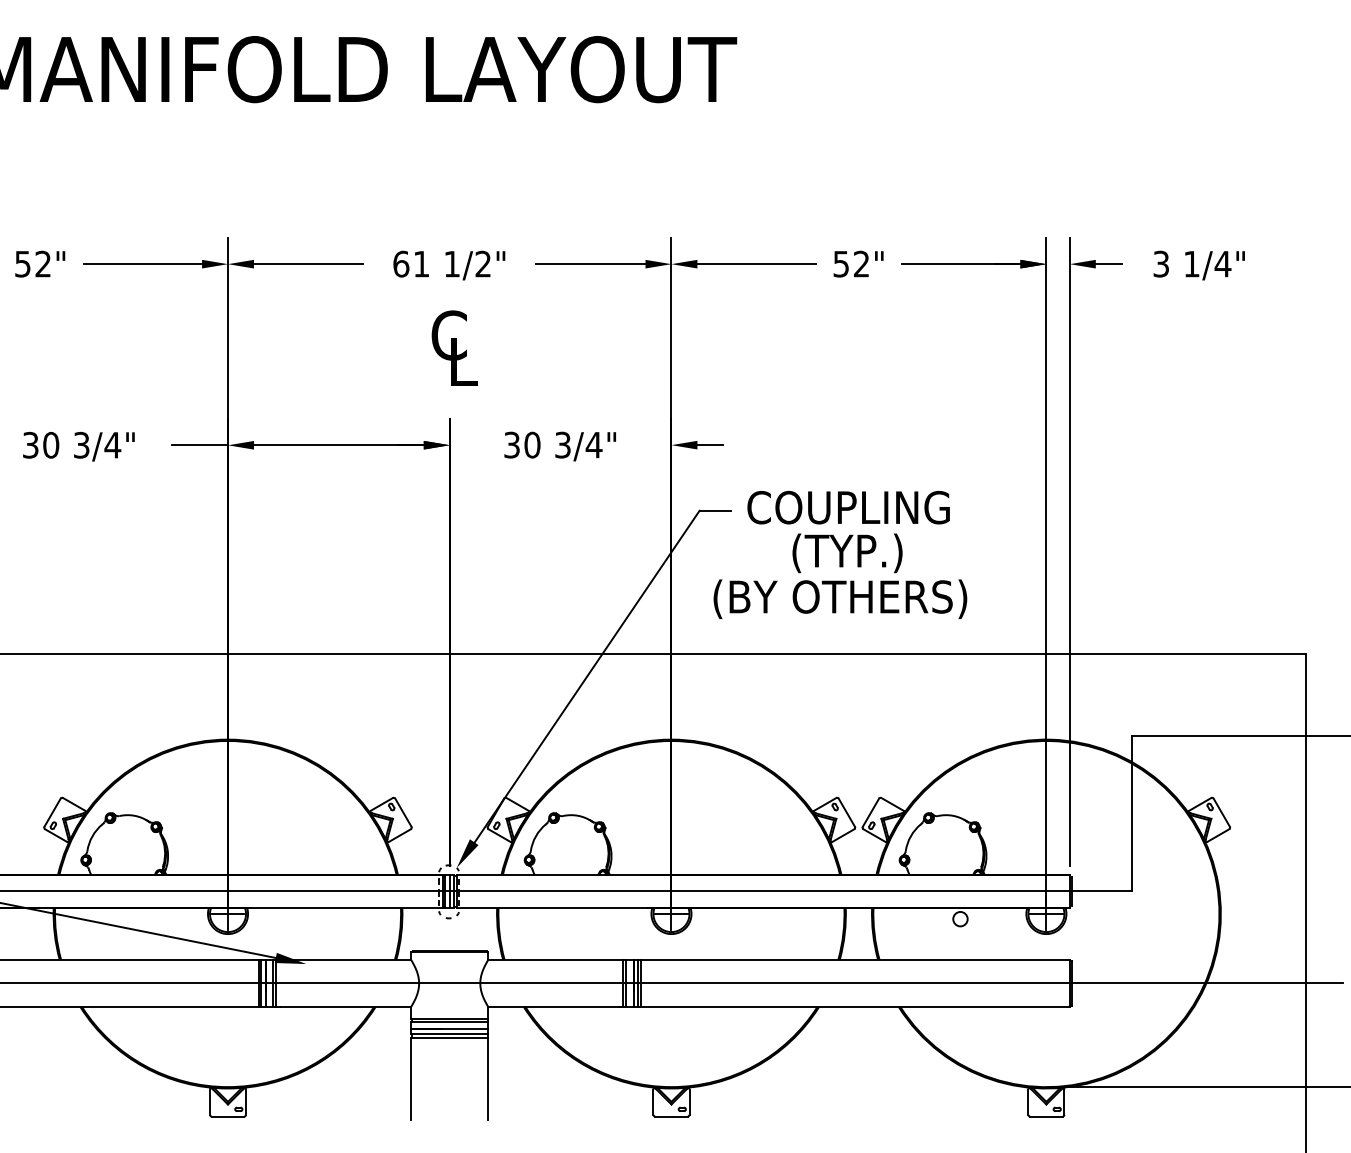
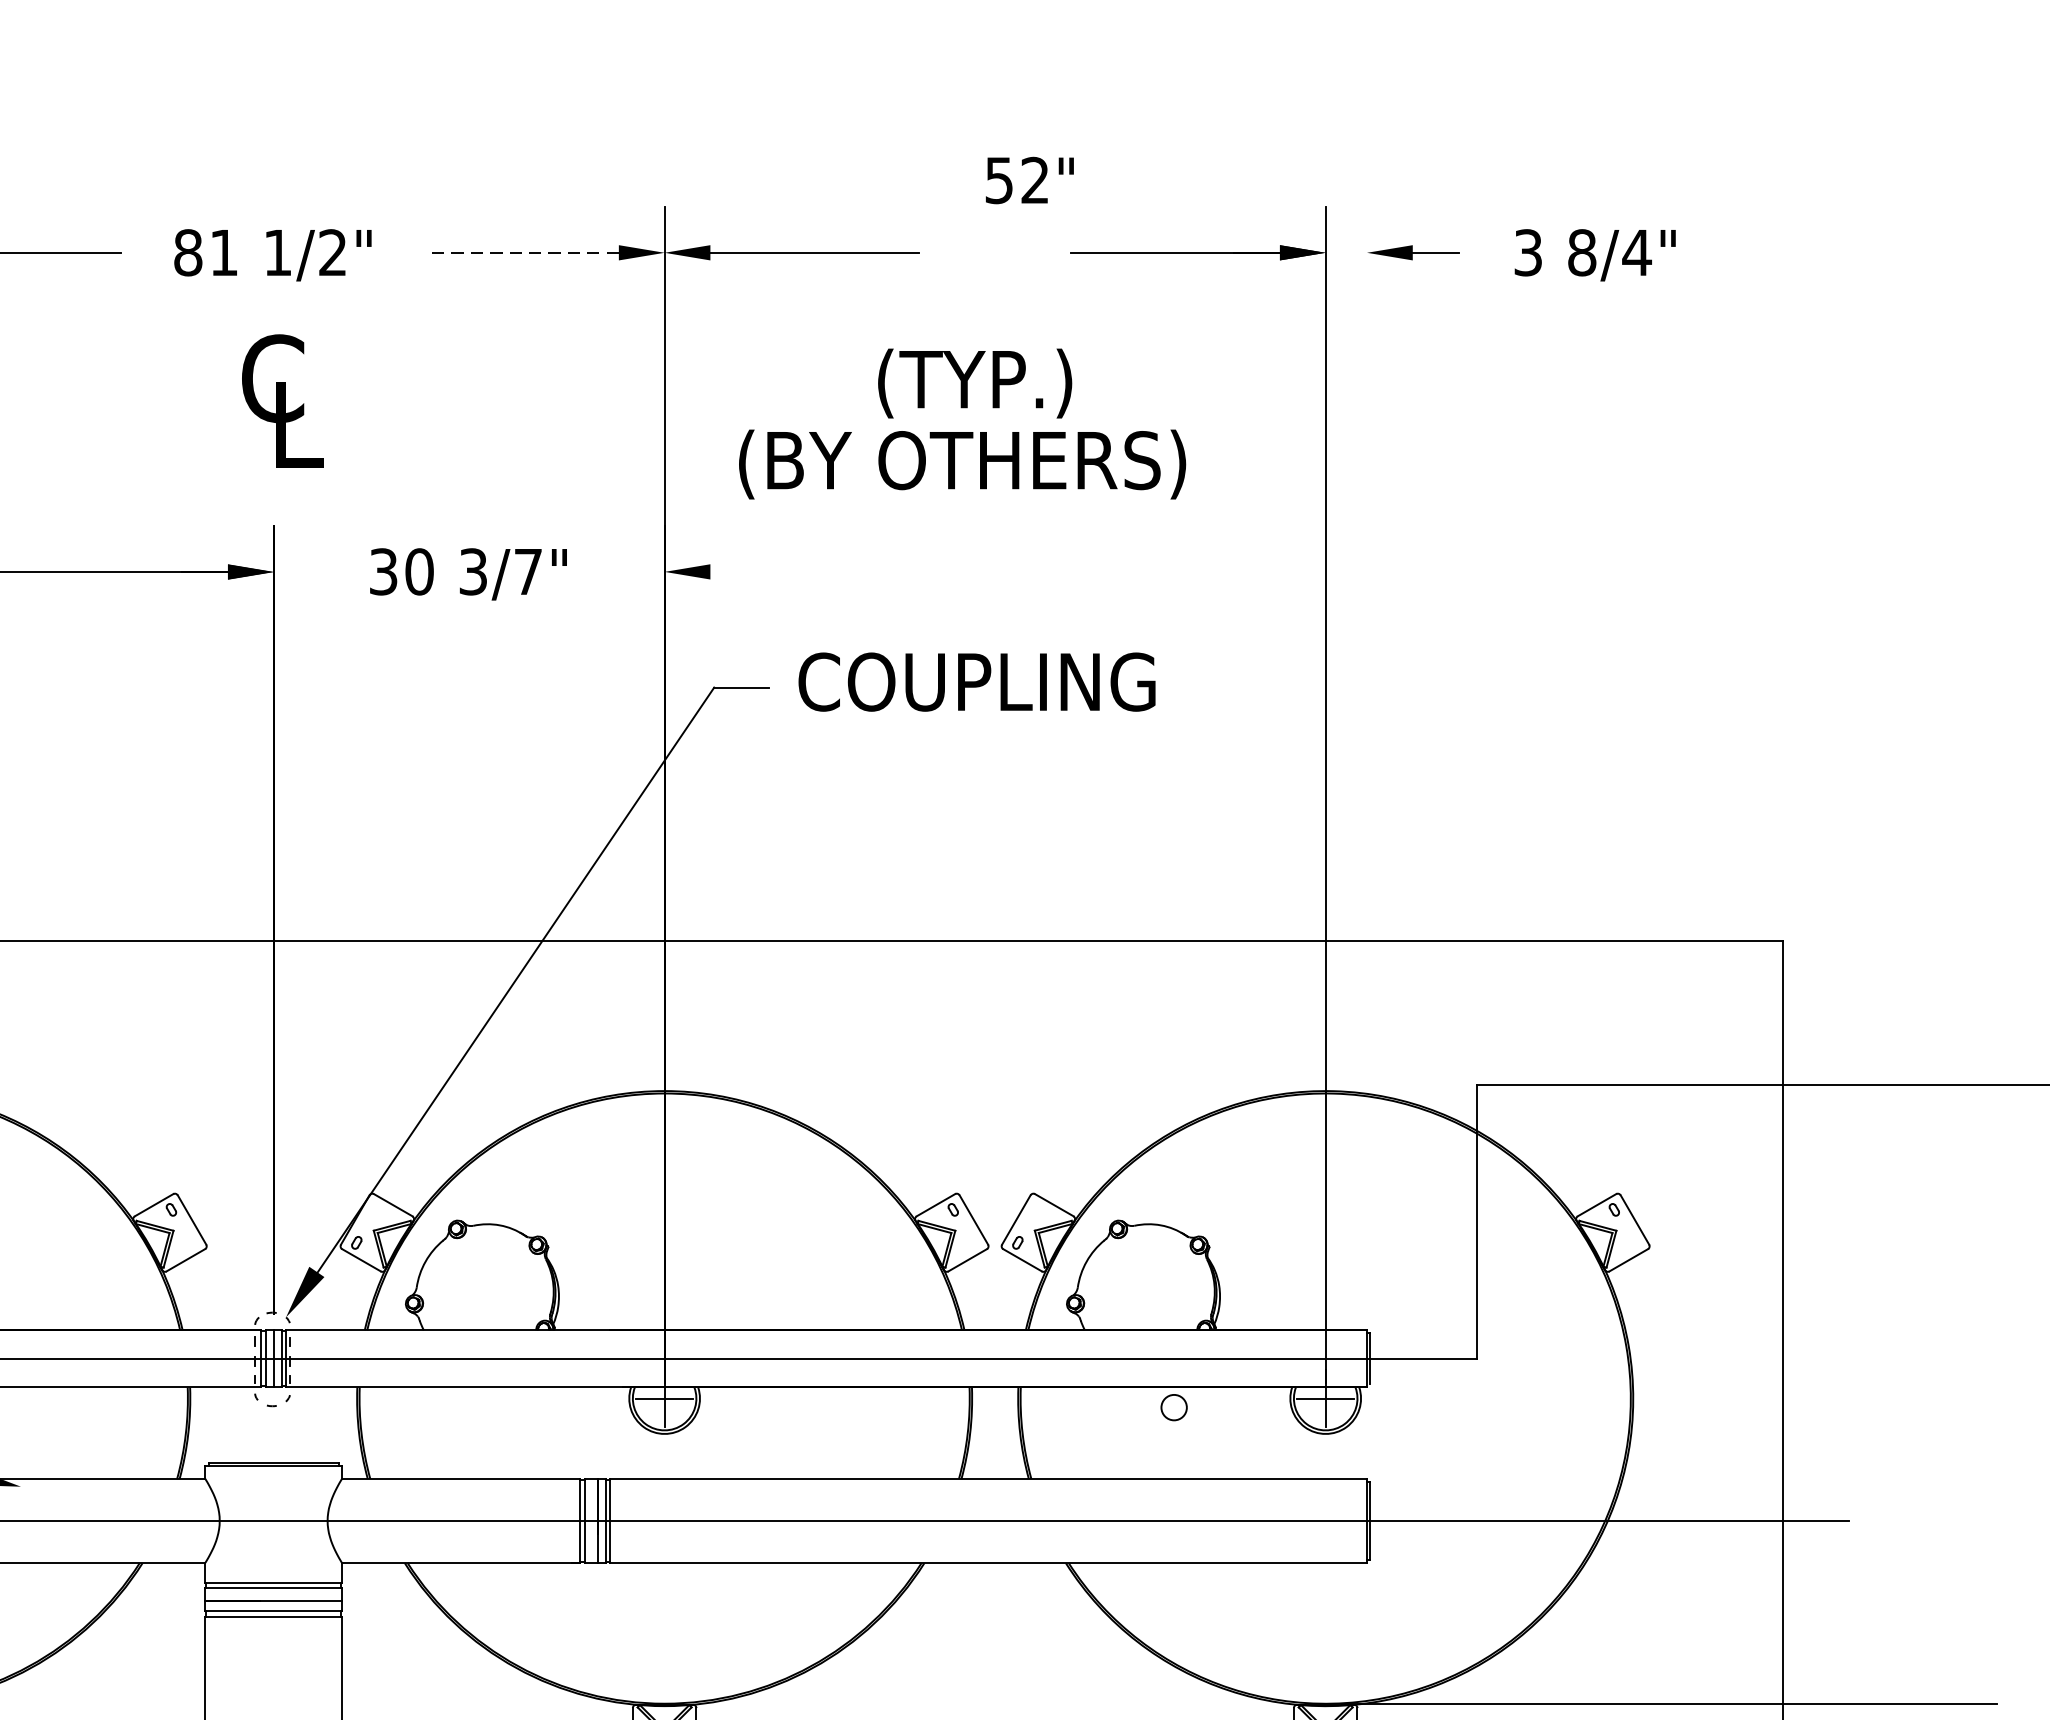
text: (401, 263) -> (188, 251), 61 -> 81
text: (858, 263) -> (1029, 179), moved
text: (1191, 263) -> (1581, 251), 1/4" -> 8/4"
line: (590, 264) -> (521, 253), solid -> dashed
text: (593, 445) -> (527, 572), 3/4" -> 3/7"
line: (710, 445) -> (733, 572), removed
line: (1069, 552) -> (1366, 761), removed
text: (840, 575) -> (962, 422), moved

